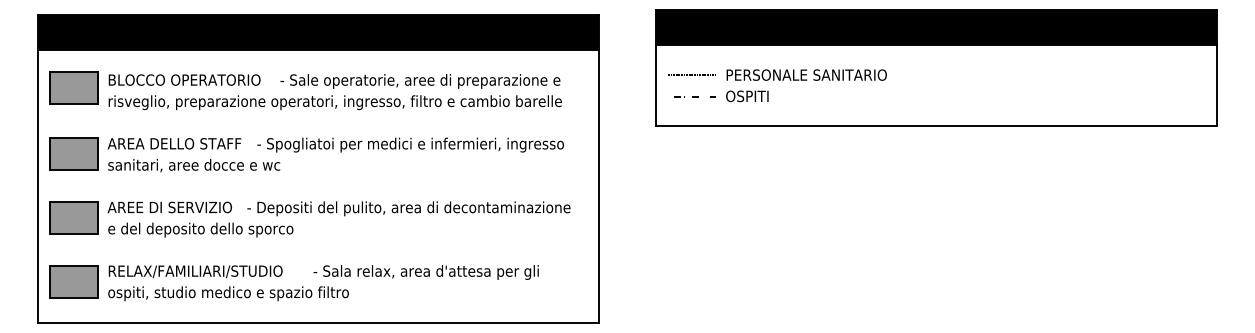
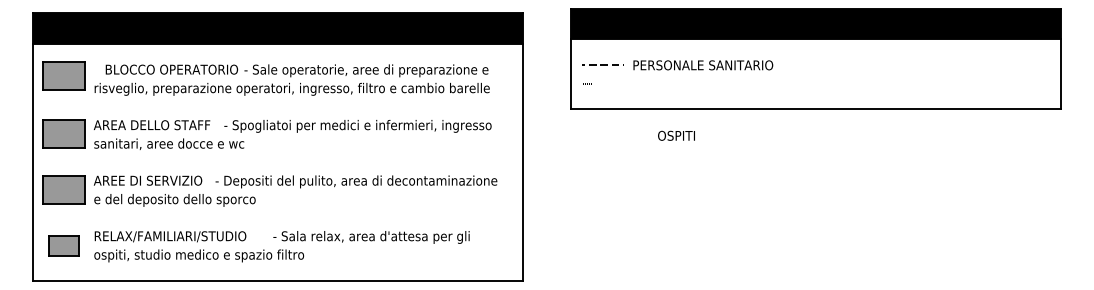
text: (184, 79) -> (171, 69), moved
text: (747, 95) -> (676, 135), moved
part: (72, 281) -> (63, 245), size x0.7

